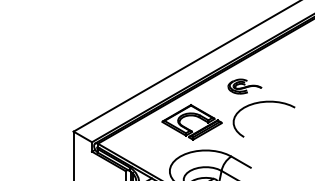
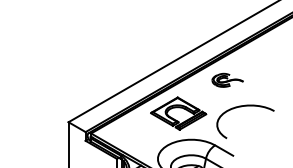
curve: (261, 103) -> (243, 107), moved

